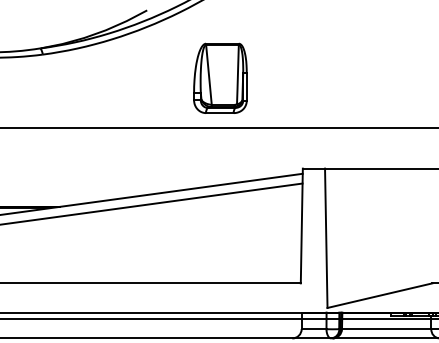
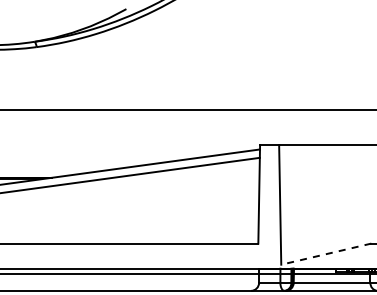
part: (219, 78) -> (188, 67), removed
line: (379, 296) -> (325, 254), solid -> dashed

